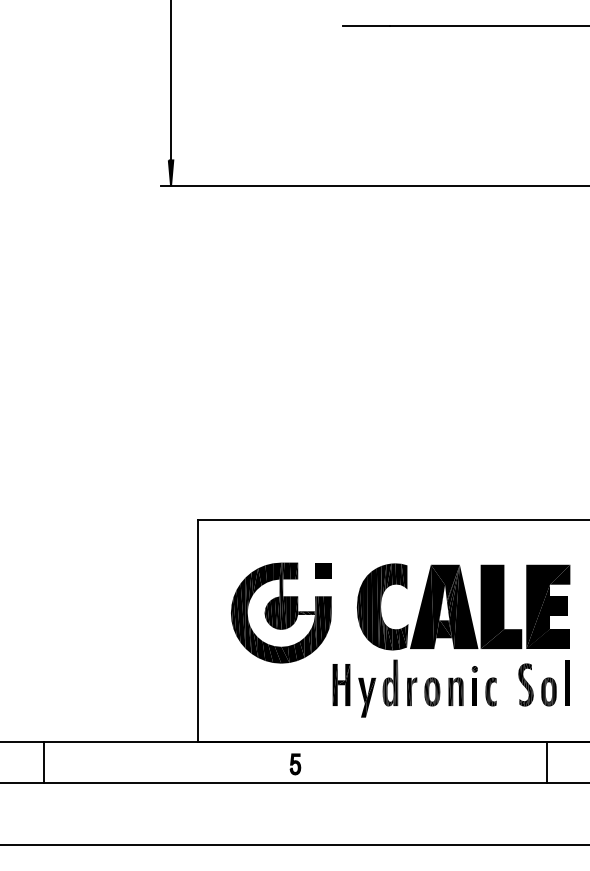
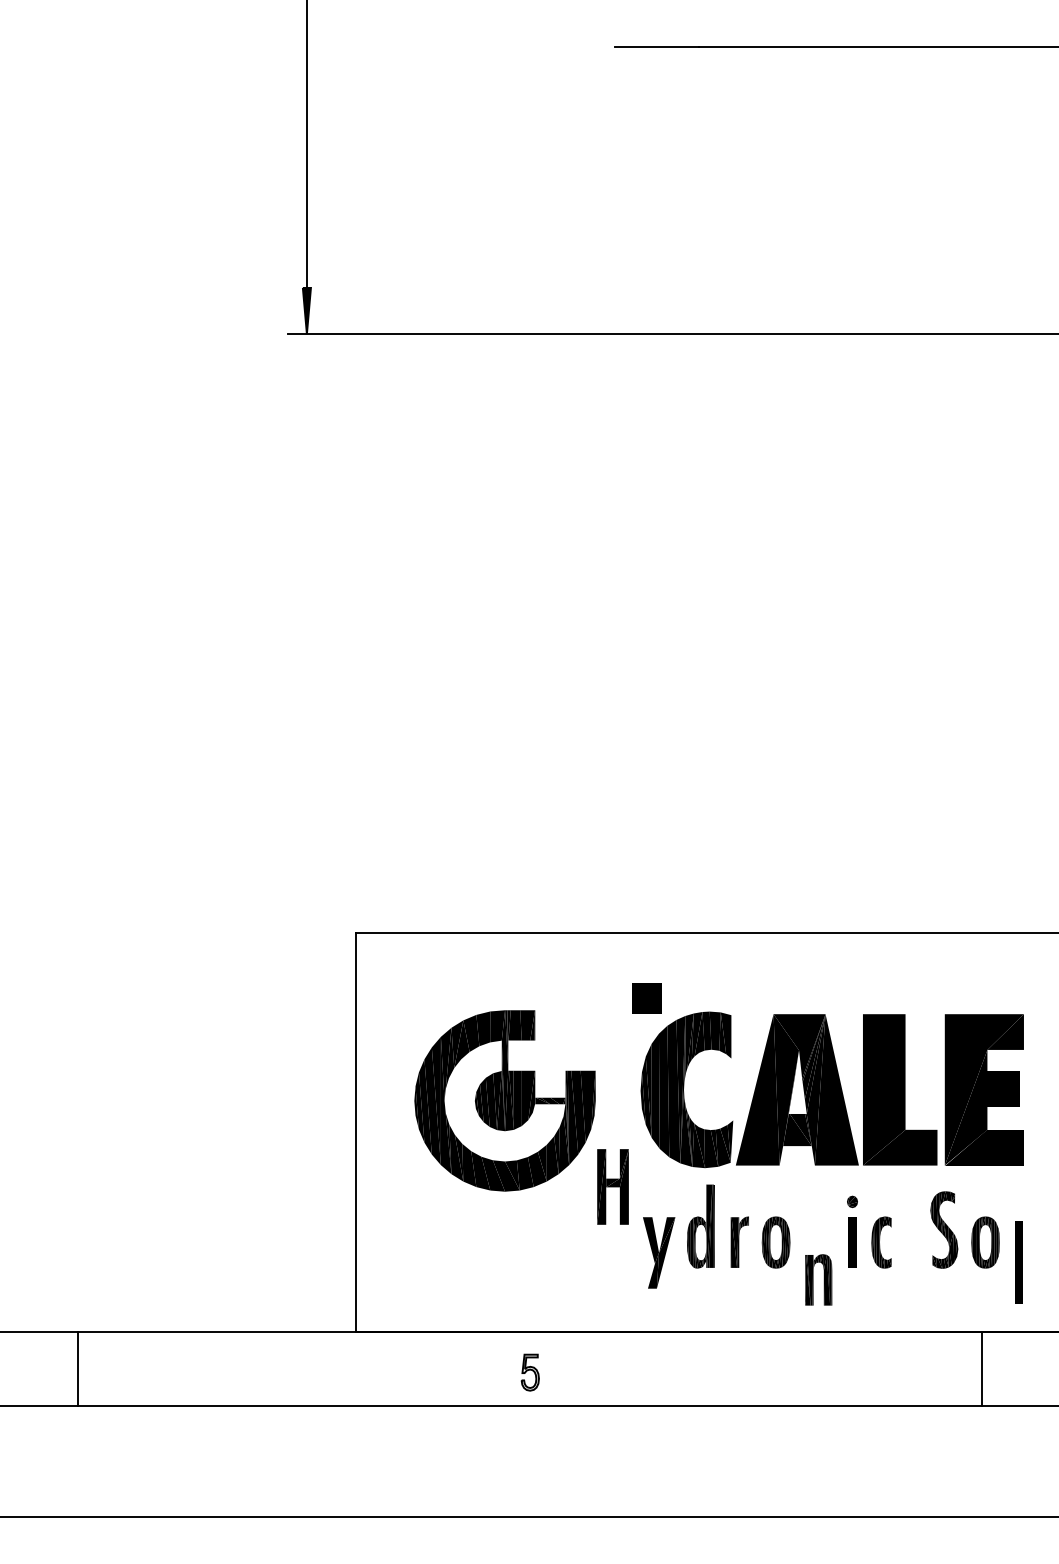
part: (323, 570) -> (647, 997), moved
line: (567, 682) -> (1018, 1261), moved
part: (341, 684) -> (613, 1186), moved
part: (455, 691) -> (817, 1279), moved

